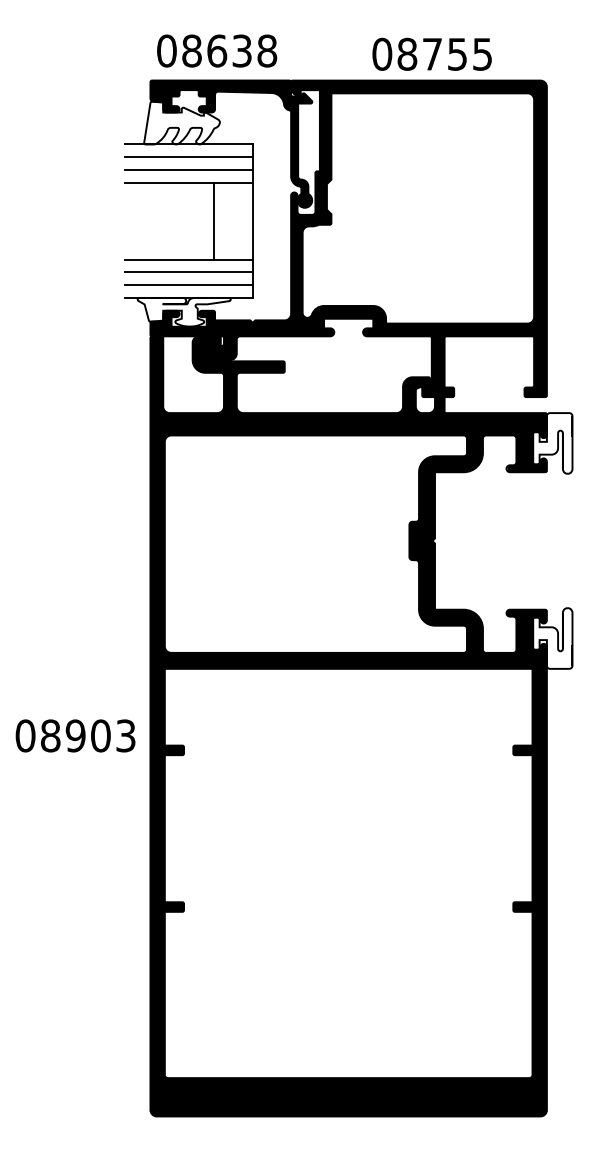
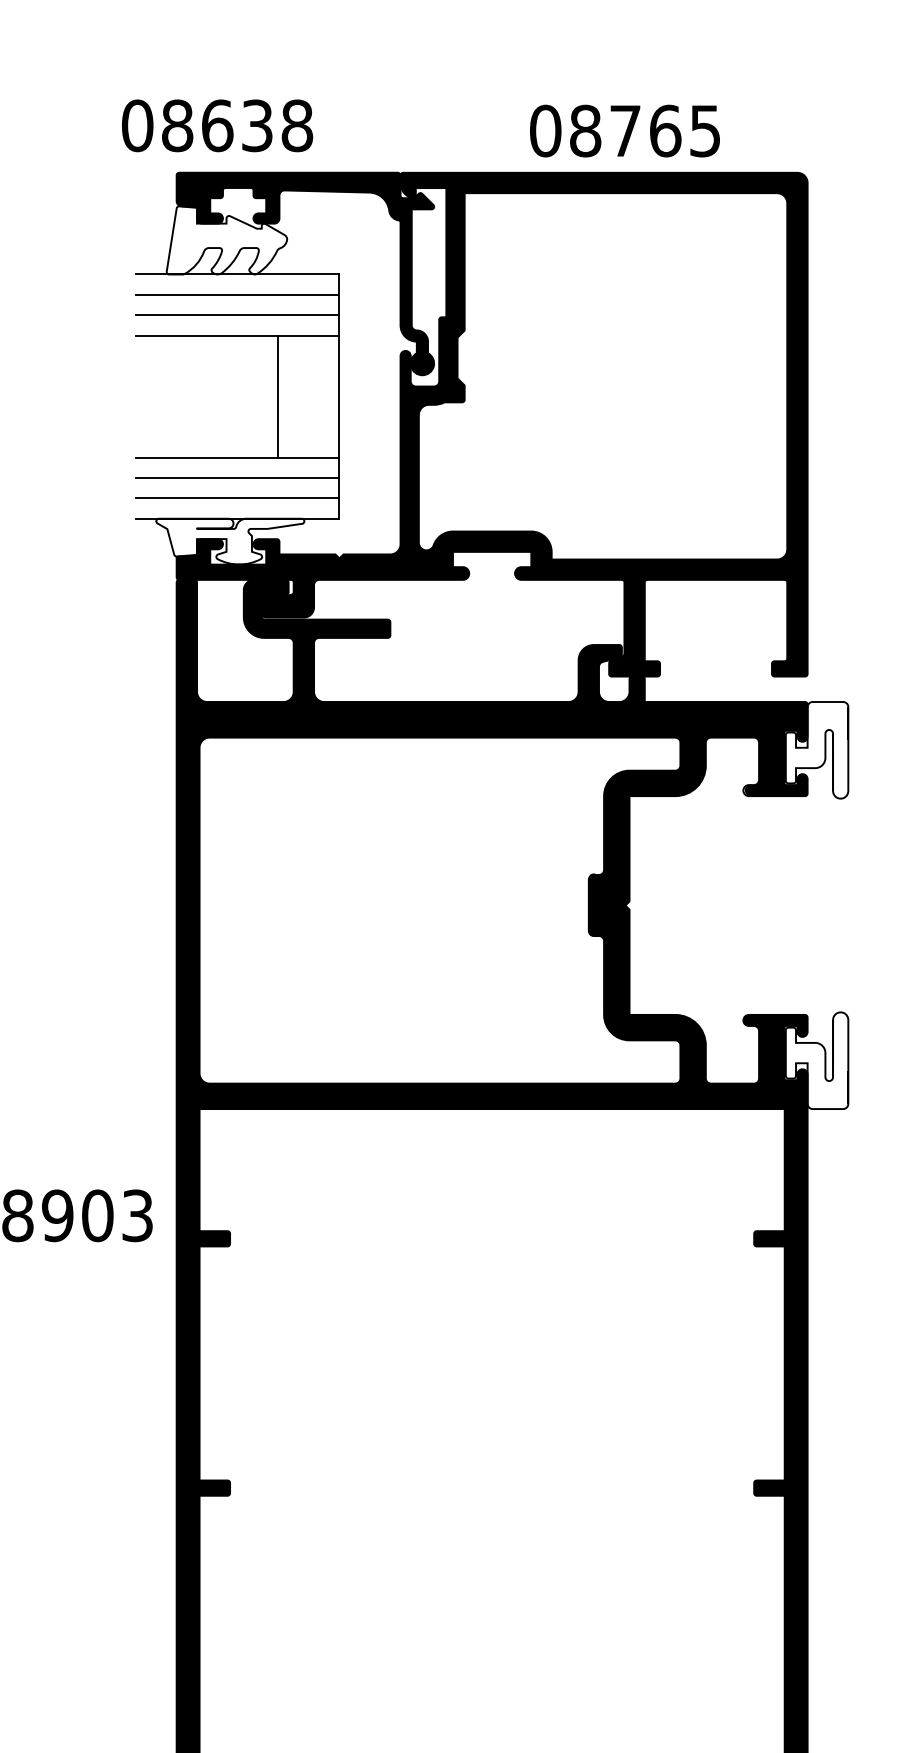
text: (217, 50) -> (218, 124), moved
text: (457, 53) -> (665, 129), 08755 -> 08765

